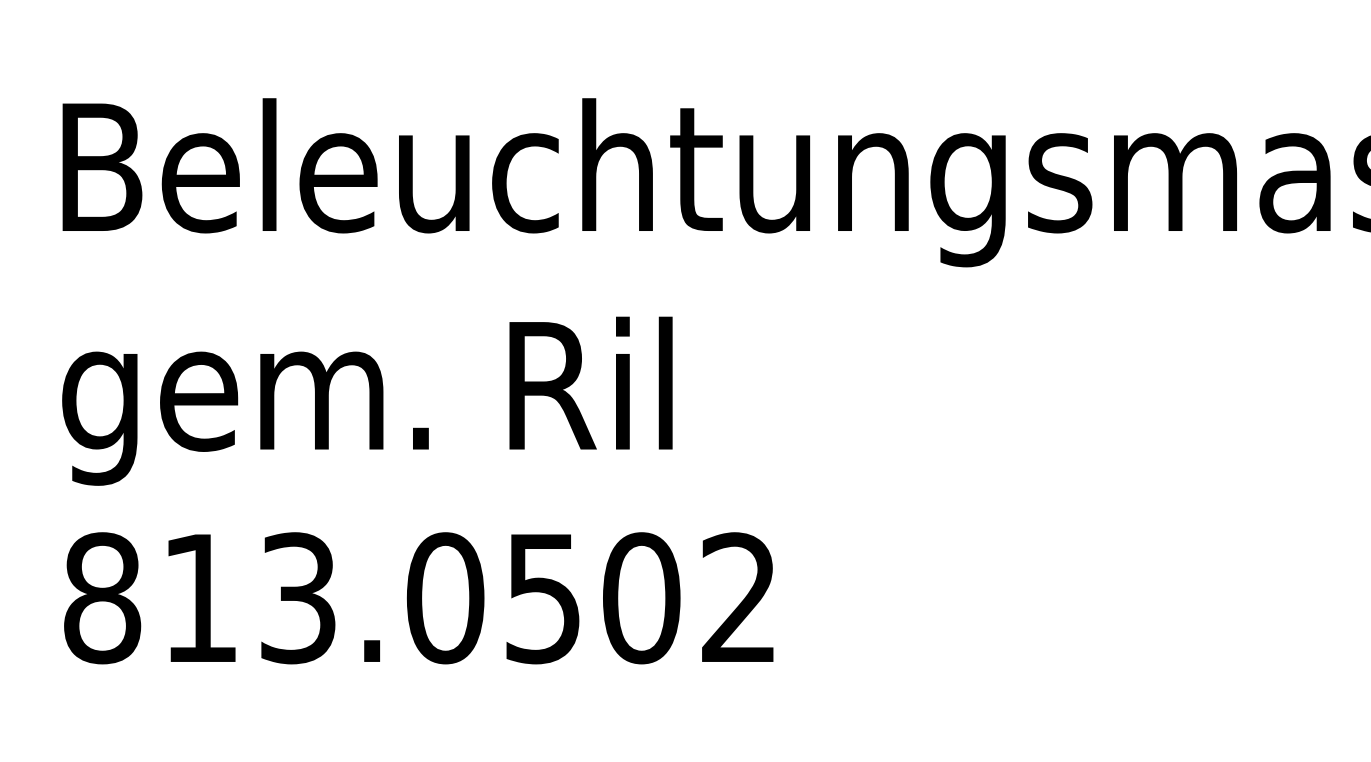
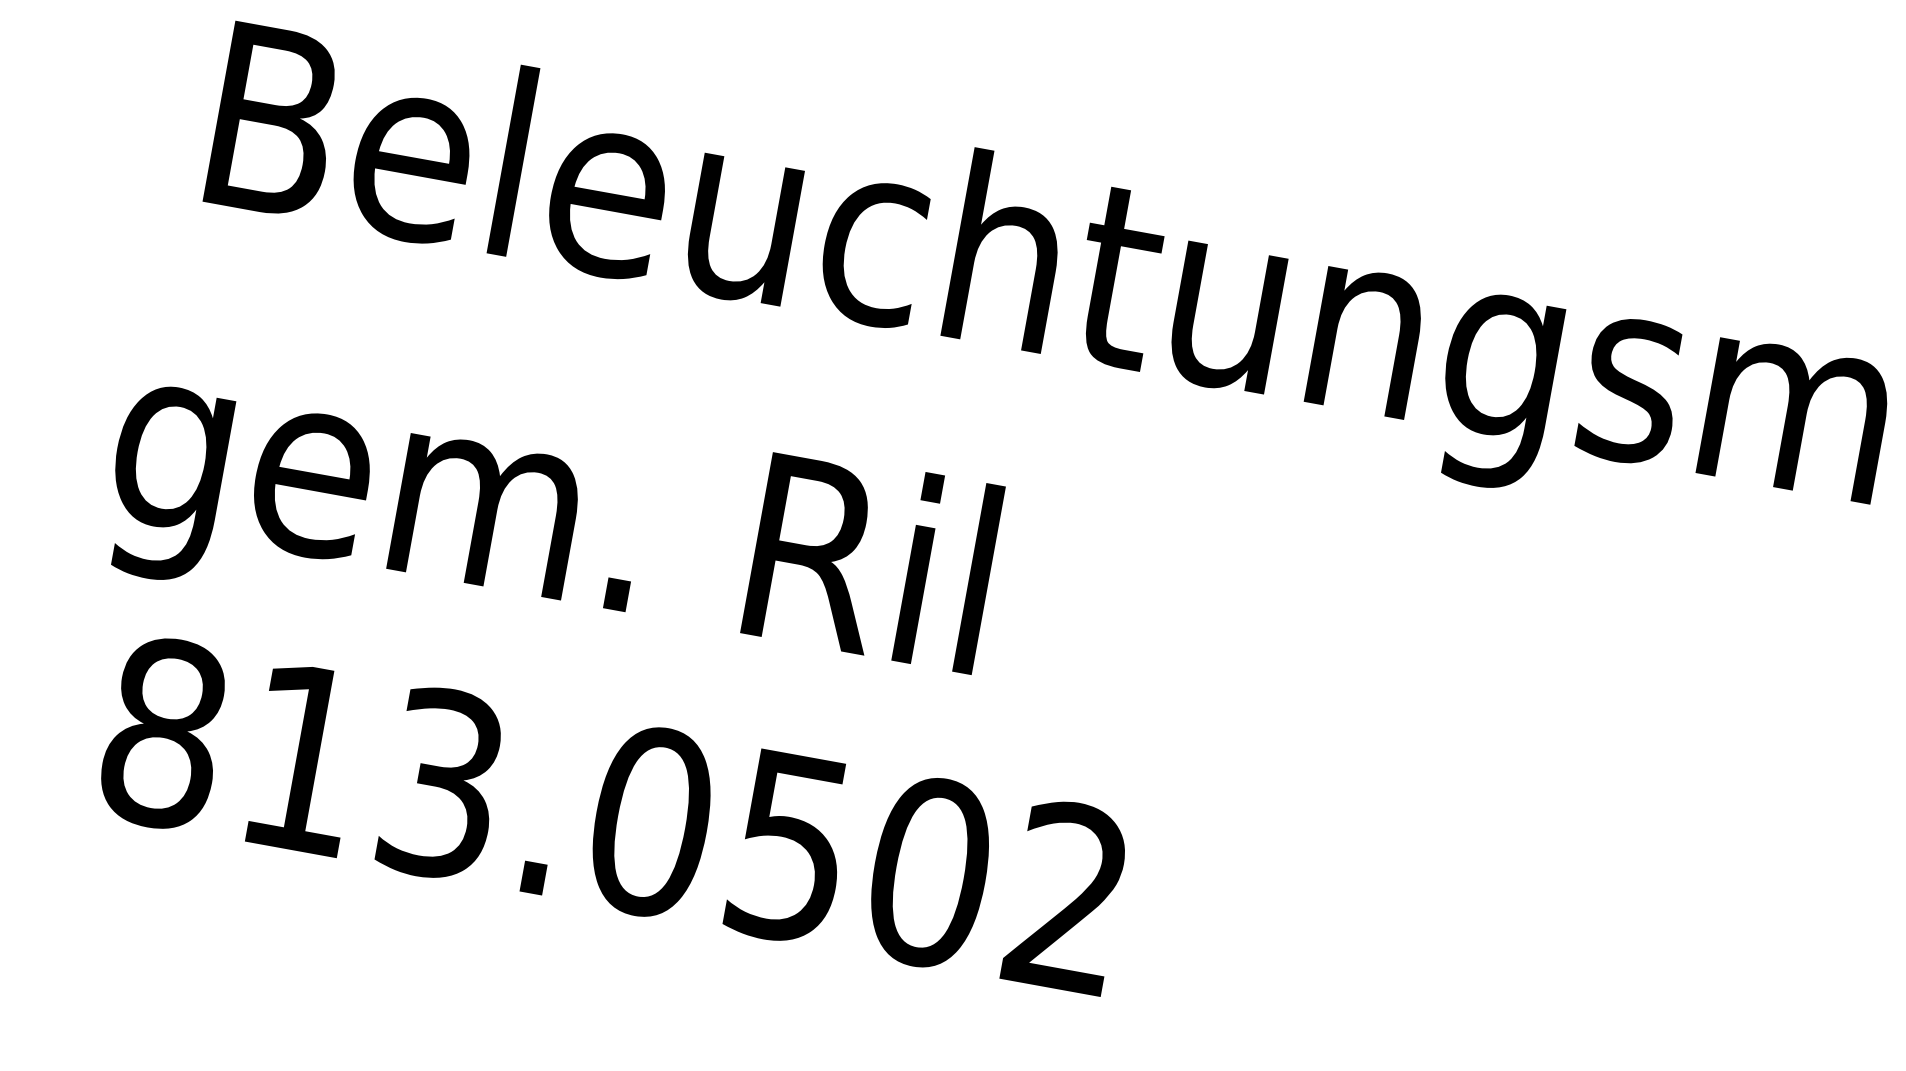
text: (367, 400) -> (550, 526), moved

